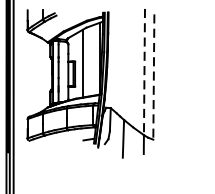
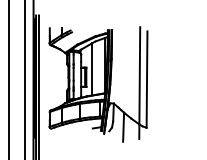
line: (144, 71) -> (139, 75), dashed -> solid
line: (154, 78) -> (147, 80), dashed -> solid

